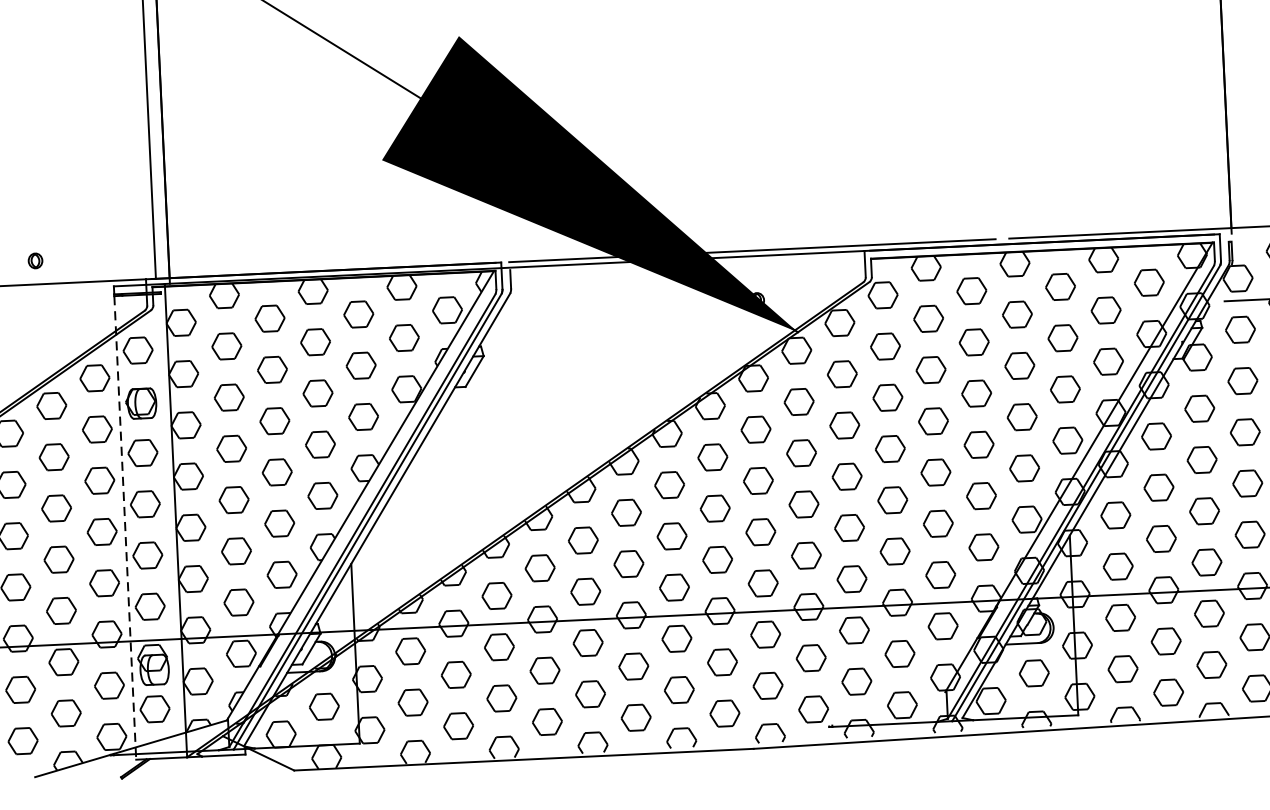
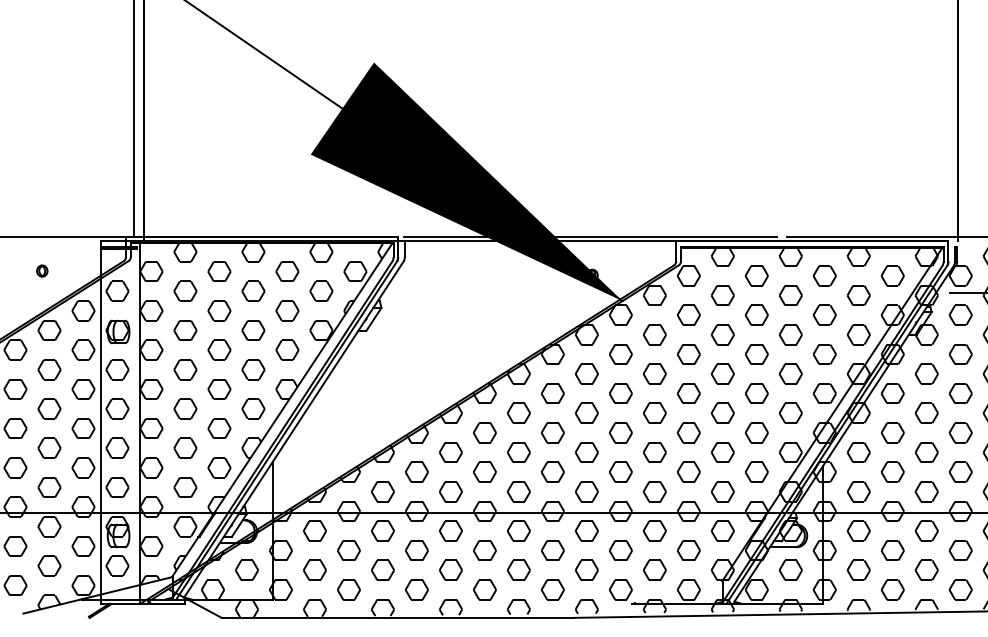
part: (35, 260) -> (42, 270), moved
line: (125, 528) -> (101, 426), dashed -> solid

